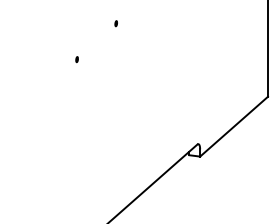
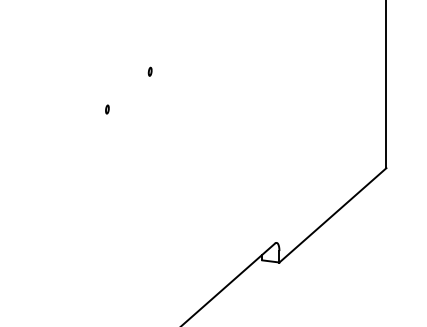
part: (115, 23) -> (149, 71), moved
part: (76, 59) -> (106, 109), moved

